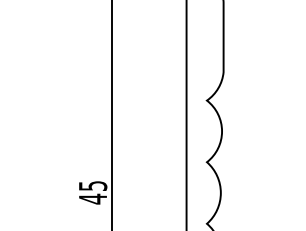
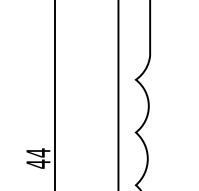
text: (93, 185) -> (38, 152), 45 -> 44

